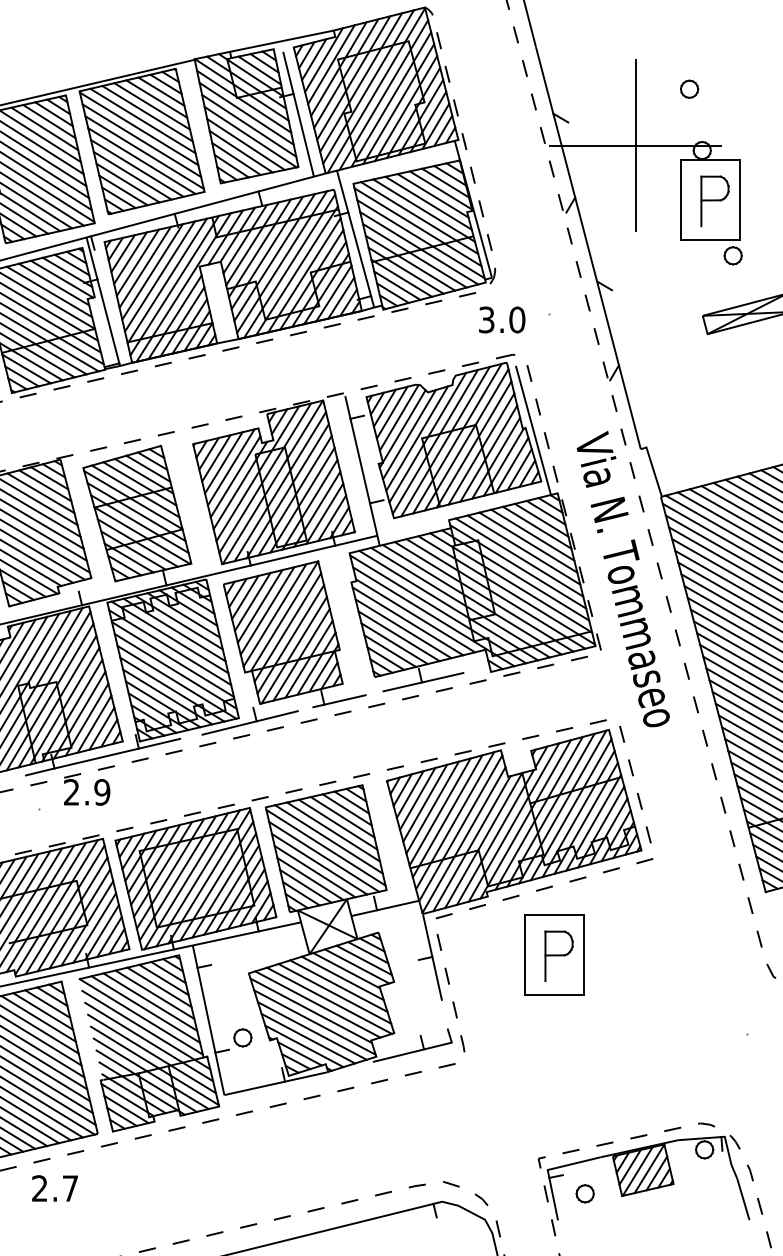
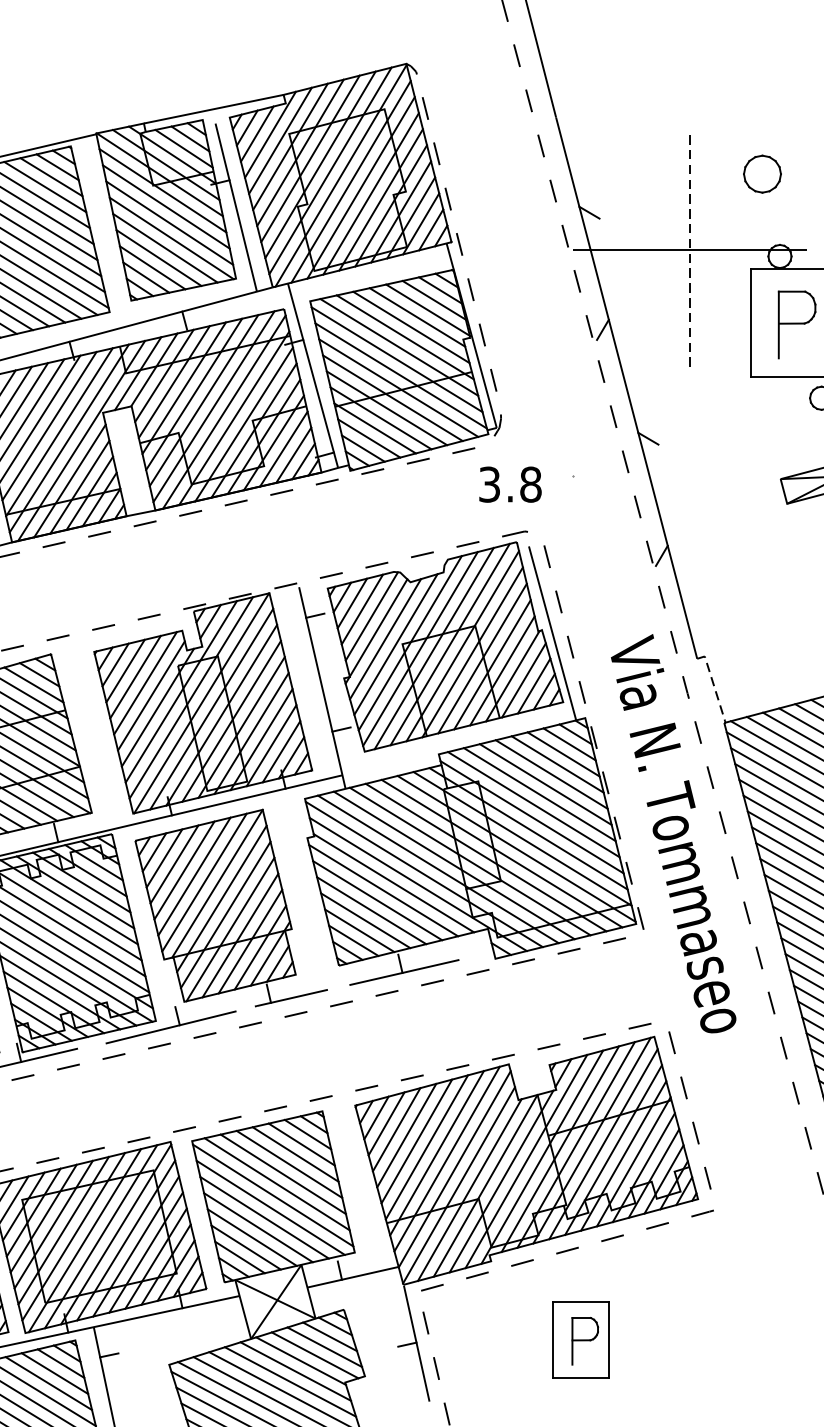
part: (689, 88) -> (762, 172), size x1.6
line: (635, 145) -> (690, 249), solid -> dashed
text: (517, 320) -> (531, 485), 3.0 -> 3.8
line: (653, 470) -> (714, 687), solid -> dashed
part: (554, 954) -> (580, 1339), size x0.7

